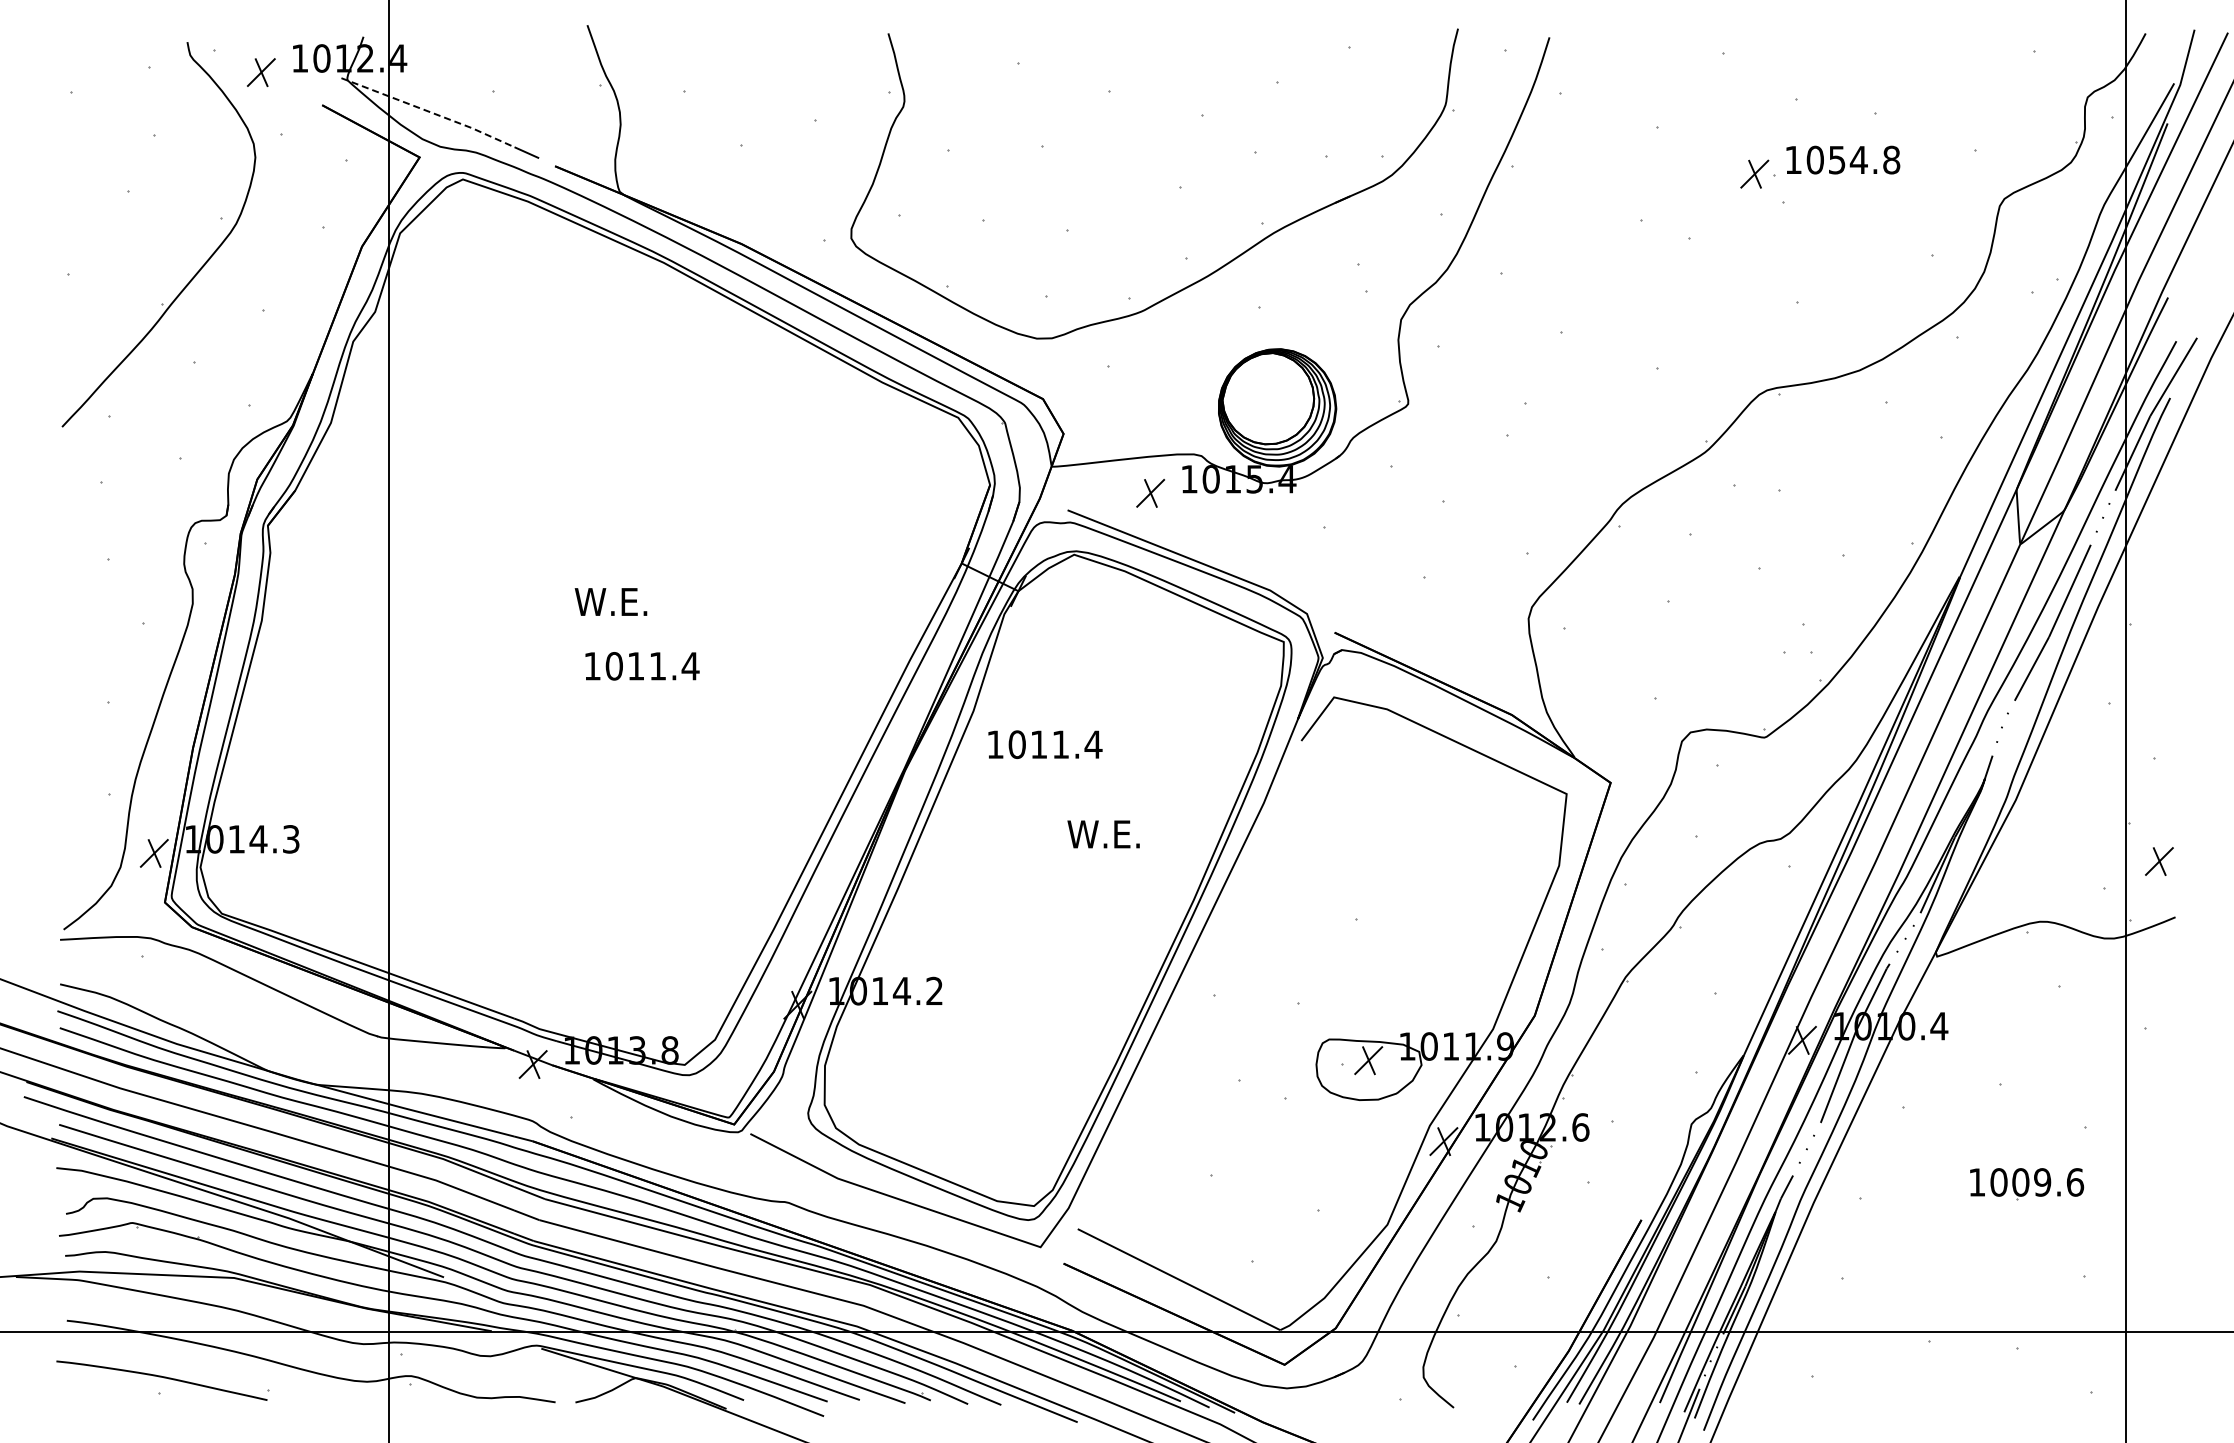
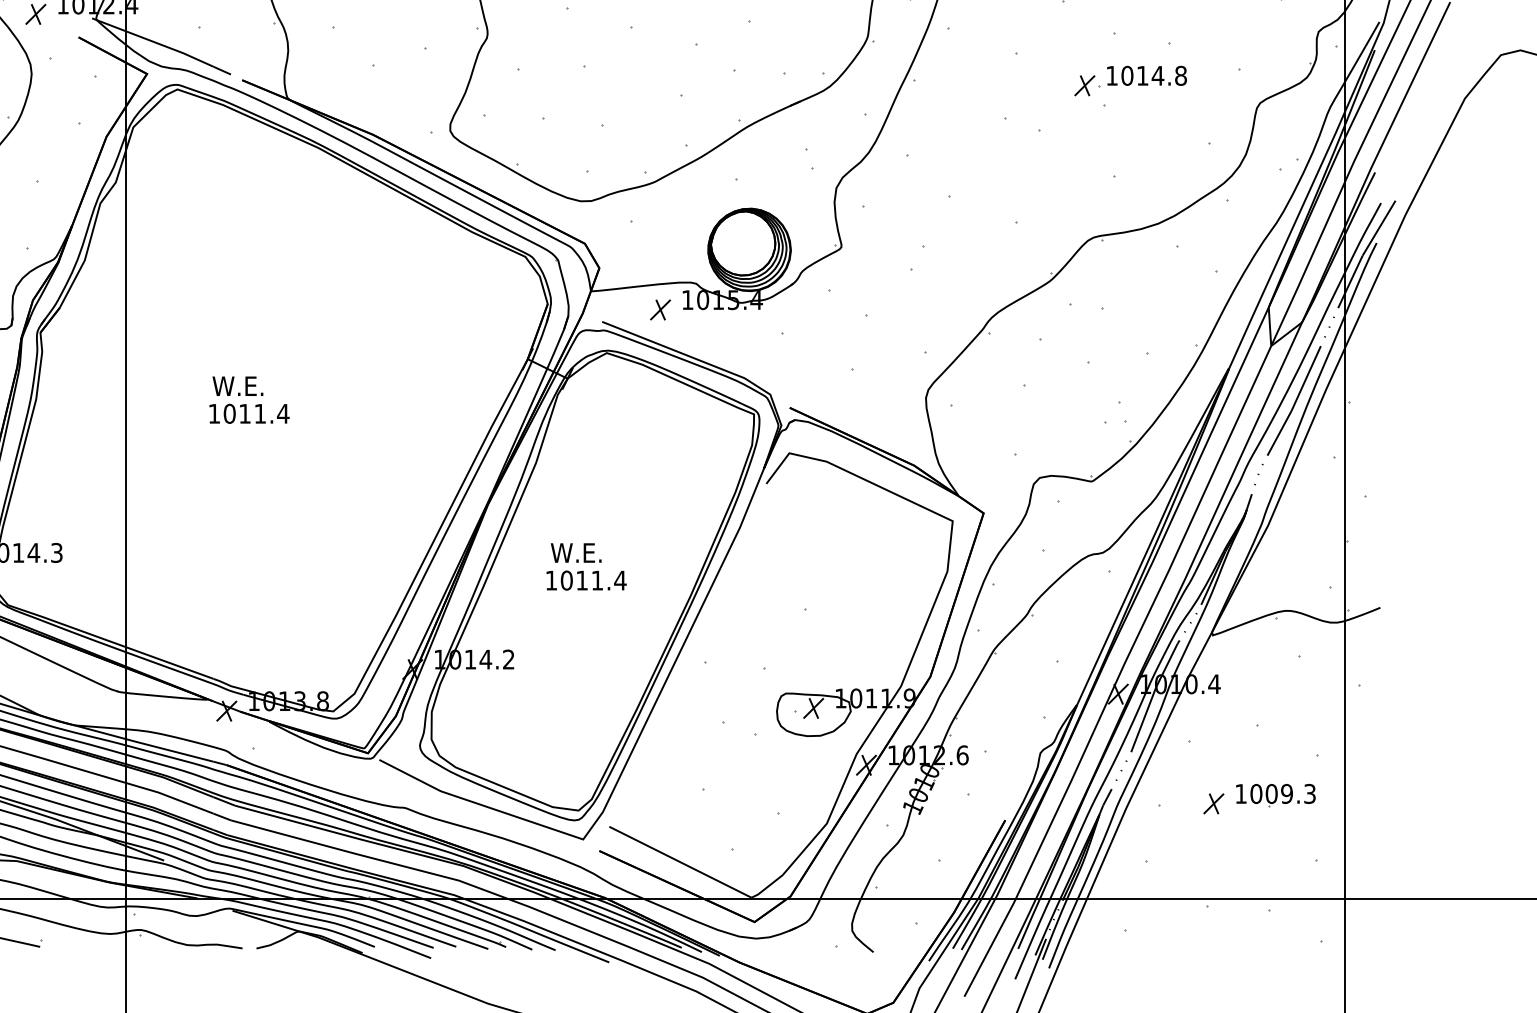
line: (429, 111) -> (153, 41), dashed -> solid
text: (1837, 160) -> (1142, 76), 1054.8 -> 1014.8
text: (610, 601) -> (237, 385), moved
text: (642, 666) -> (249, 414), moved
text: (1045, 744) -> (586, 580), moved
text: (1103, 834) -> (576, 553), moved
part: (2159, 861) -> (1213, 803), moved
text: (2075, 1182) -> (1310, 794), 1009.6 -> 1009.3

